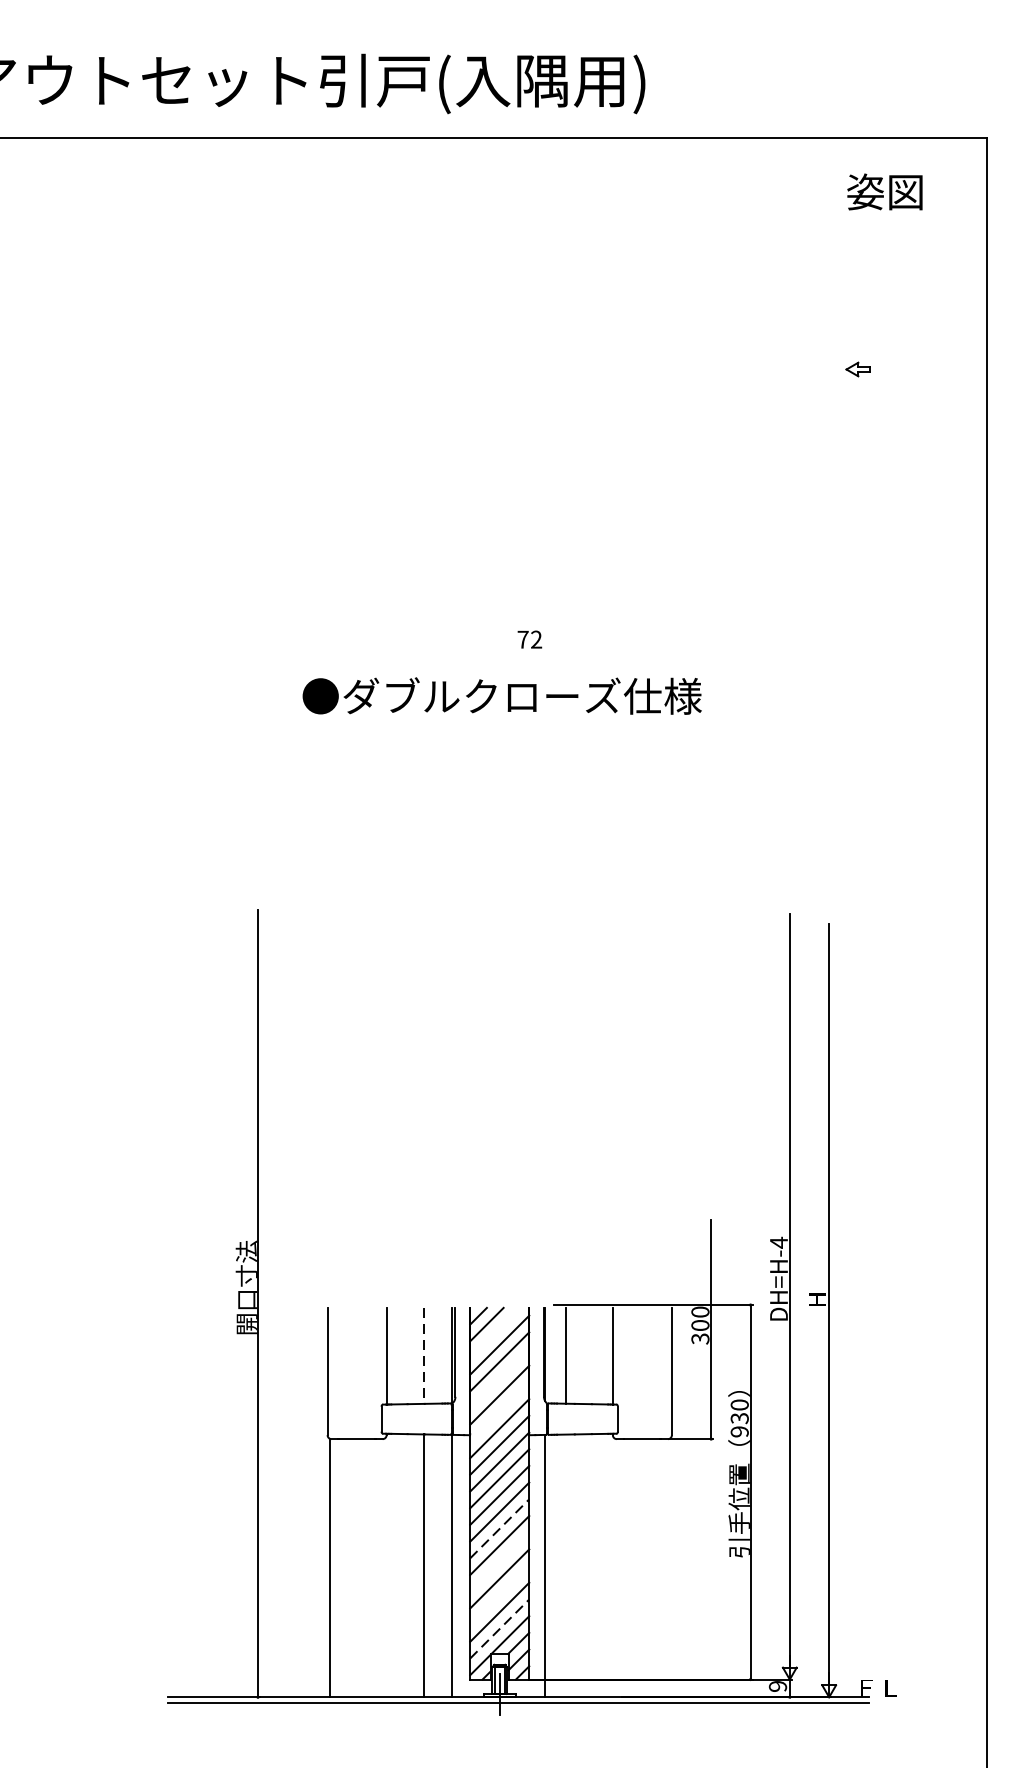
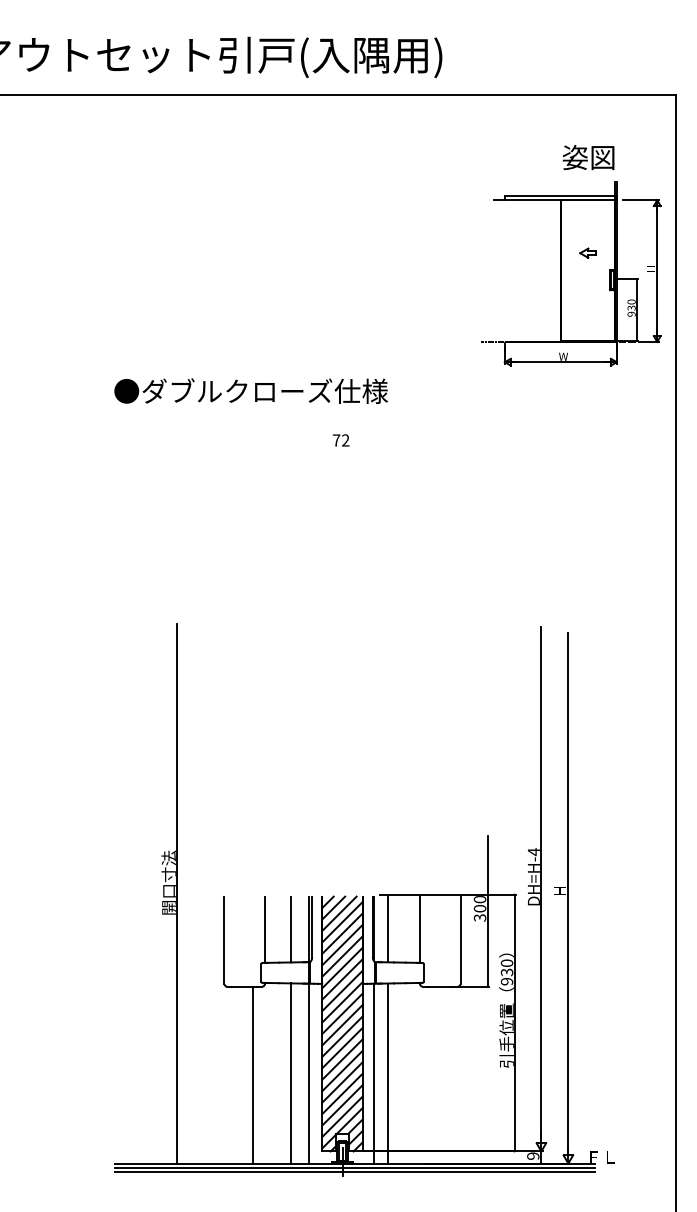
text: (884, 191) -> (588, 157), moved
part: (833, 399) -> (571, 273), added
text: (528, 639) -> (340, 440), moved
text: (501, 695) -> (250, 390), moved
line: (495, 1332) -> (339, 913), added
line: (423, 1355) -> (290, 929), dashed -> solid
line: (499, 1377) -> (342, 944), added
line: (499, 1411) -> (342, 967), added
line: (499, 1529) -> (342, 1048), dashed -> solid
line: (499, 1561) -> (342, 1070), added
line: (565, 1565) -> (387, 1073), added
line: (329, 1567) -> (252, 1074), moved
line: (499, 1595) -> (342, 1093), added
line: (499, 1628) -> (342, 1116), dashed -> solid
line: (518, 1708) -> (355, 1171), added

